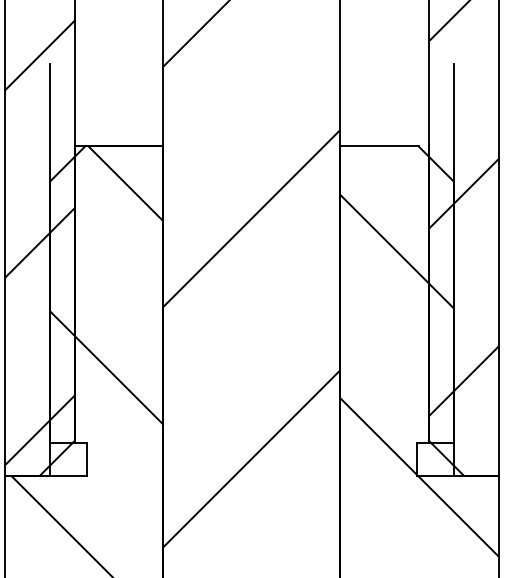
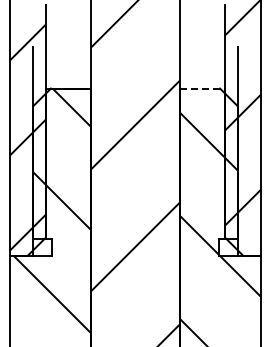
line: (380, 146) -> (200, 88), solid -> dashed

